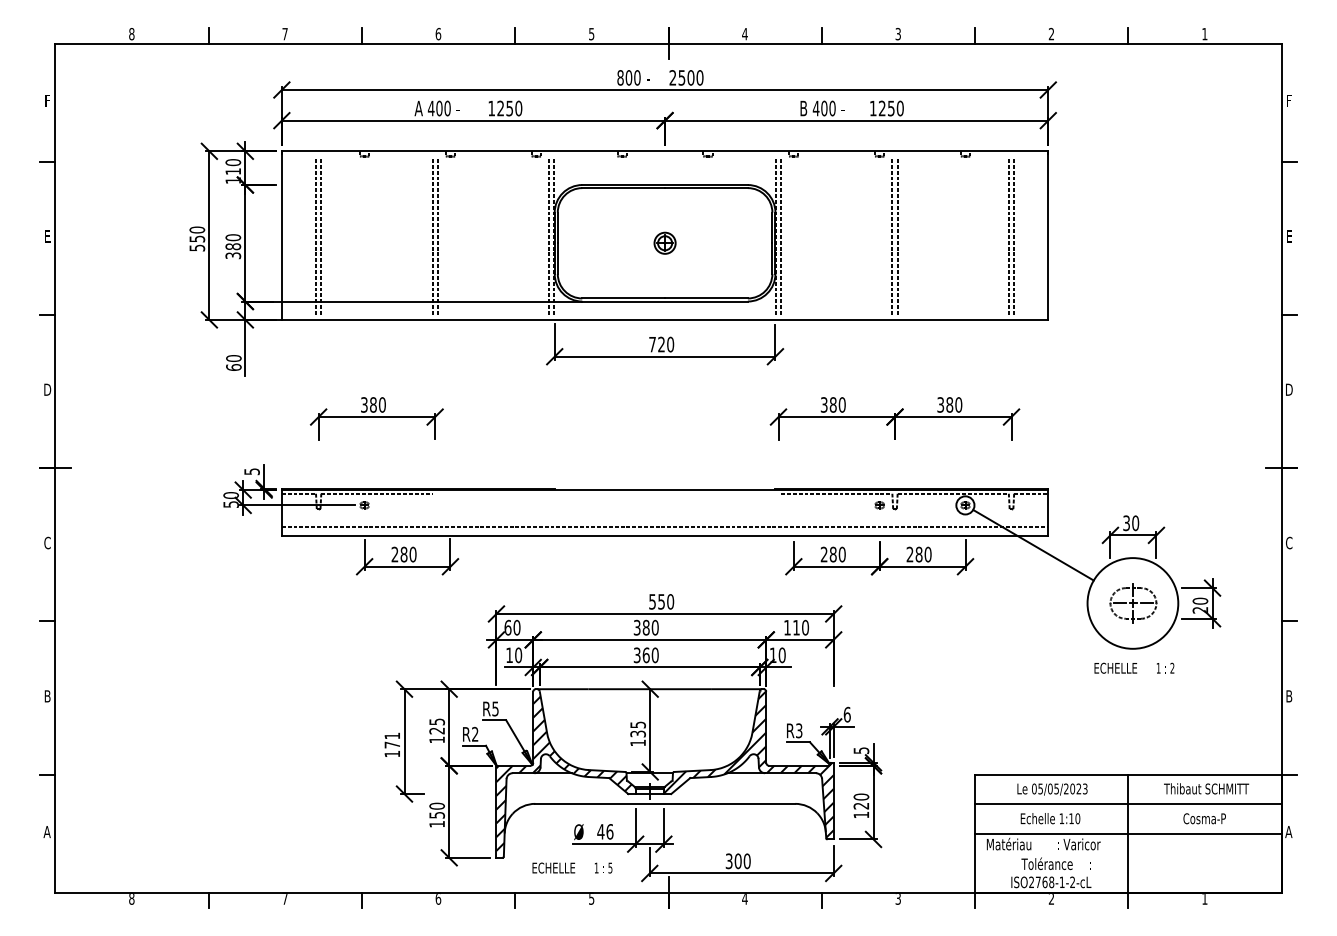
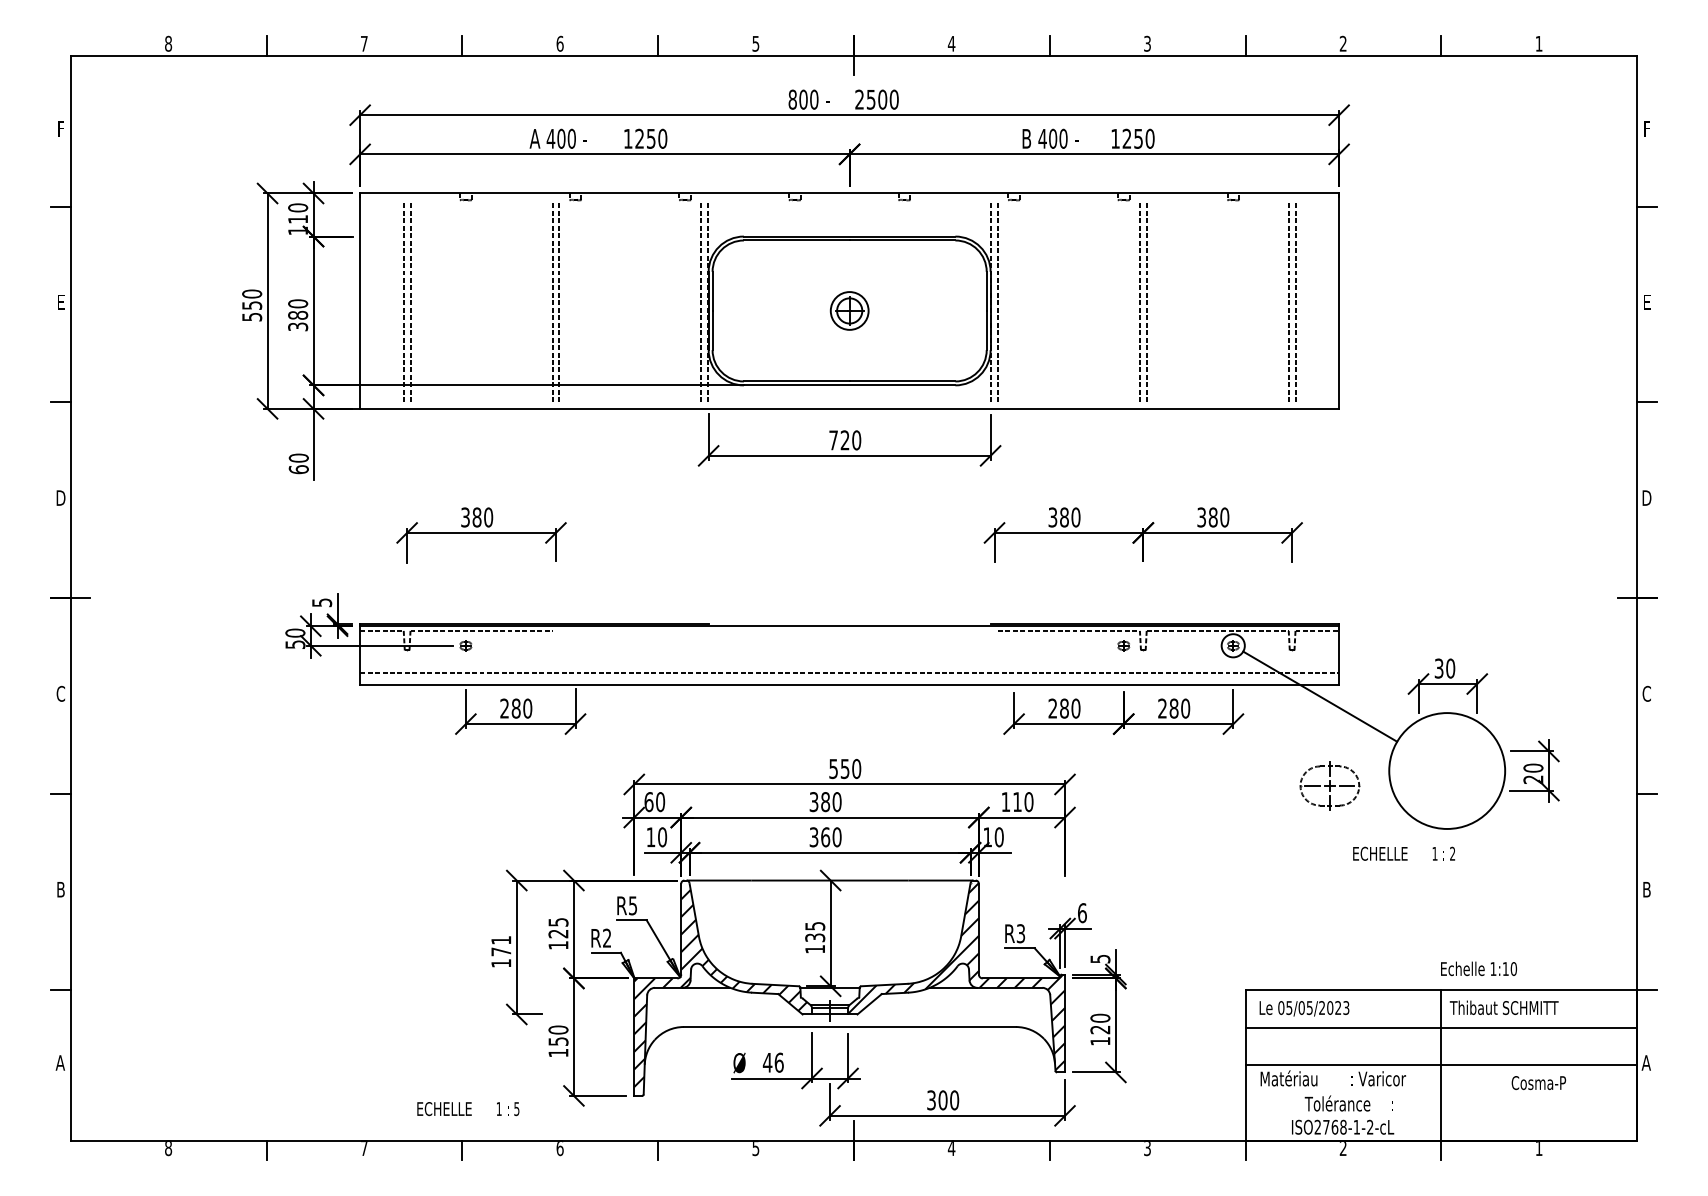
part: (664, 242) -> (849, 310), size x1.4
part: (1133, 603) -> (1329, 785), moved
text: (1133, 668) -> (1403, 853), moved
text: (1205, 788) -> (1503, 1007), moved
text: (1052, 789) -> (1304, 1008), moved
text: (1050, 818) -> (1478, 968), moved
text: (1204, 819) -> (1538, 1083), moved
text: (572, 868) -> (468, 1109), moved

